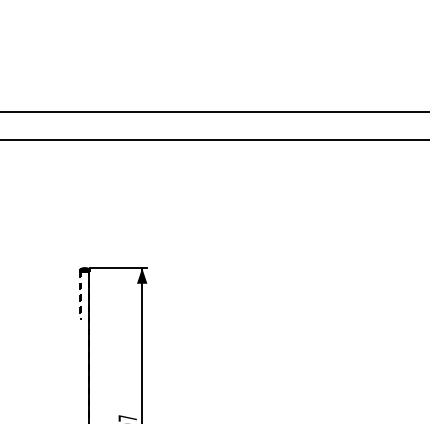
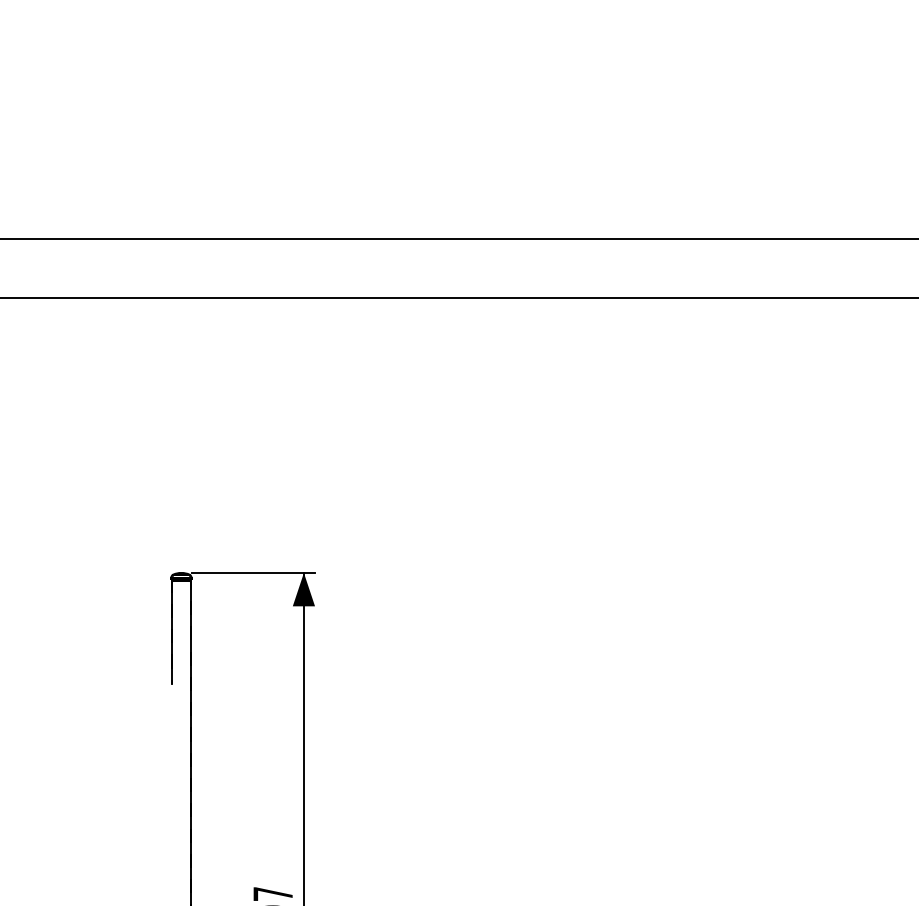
line: (80, 295) -> (172, 631), dashed -> solid

